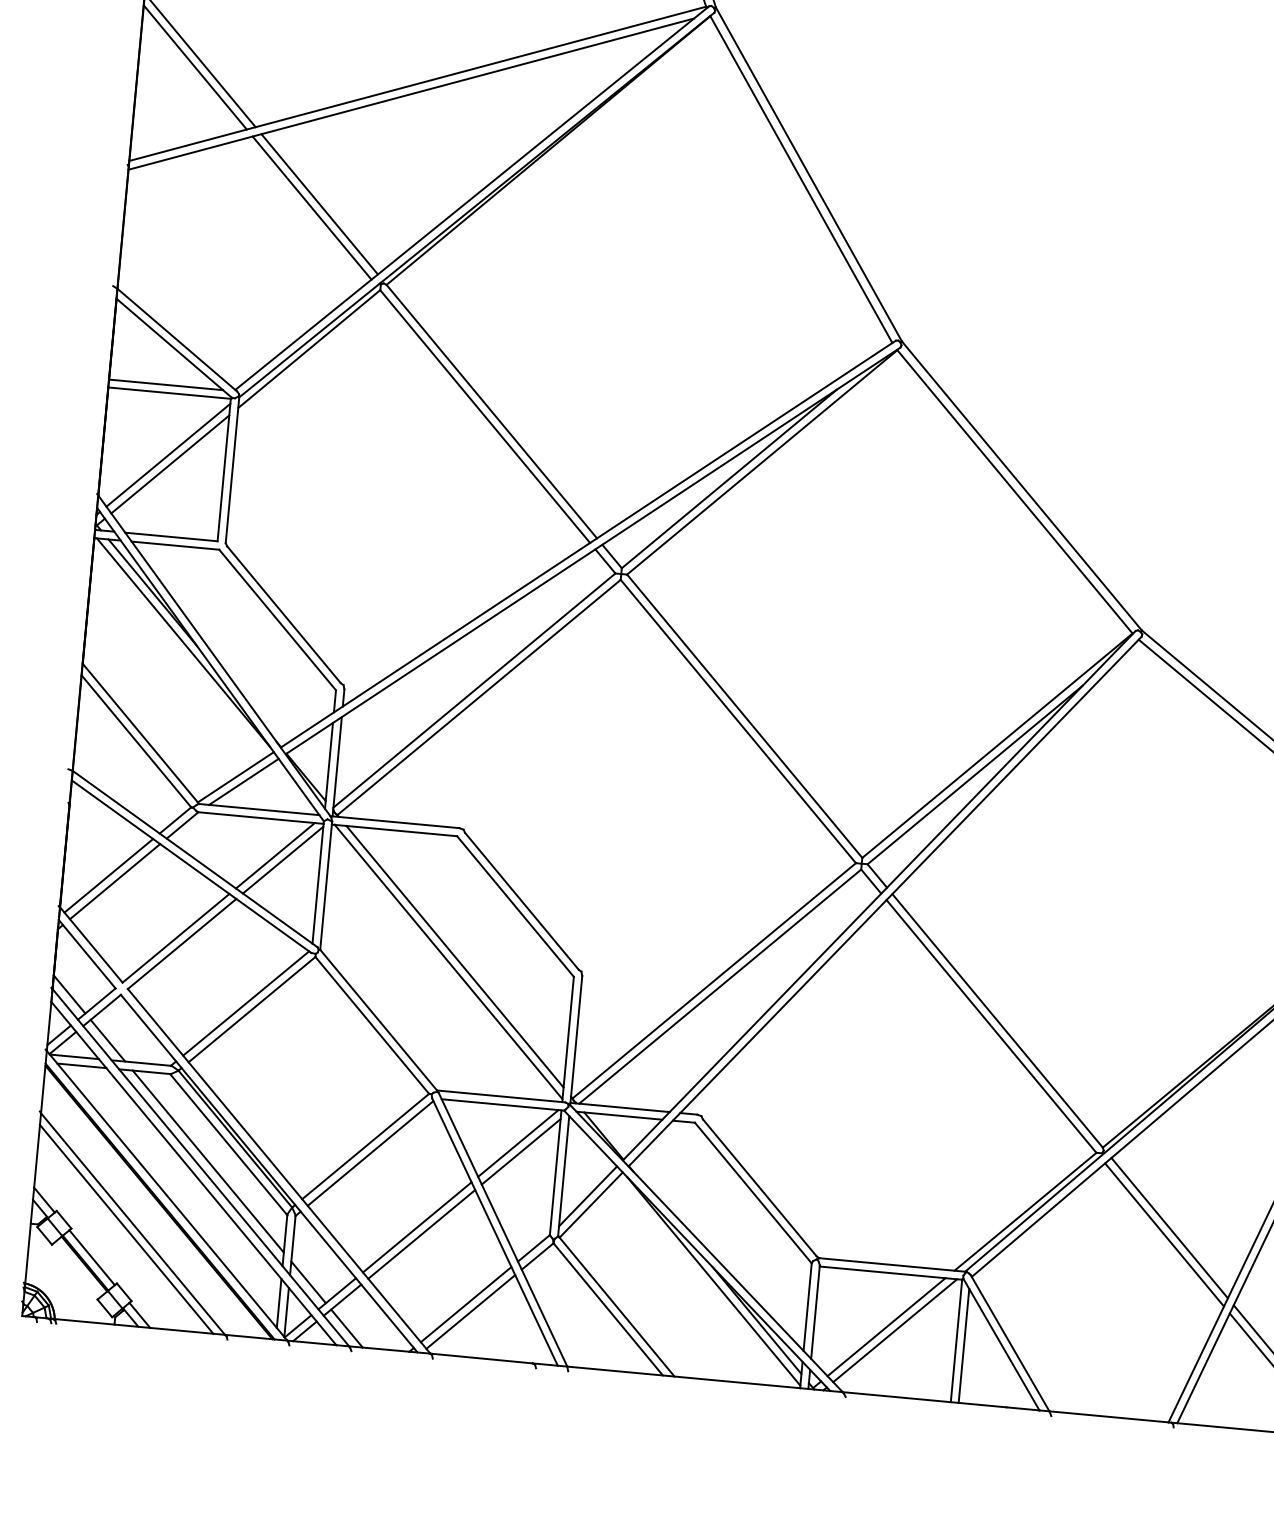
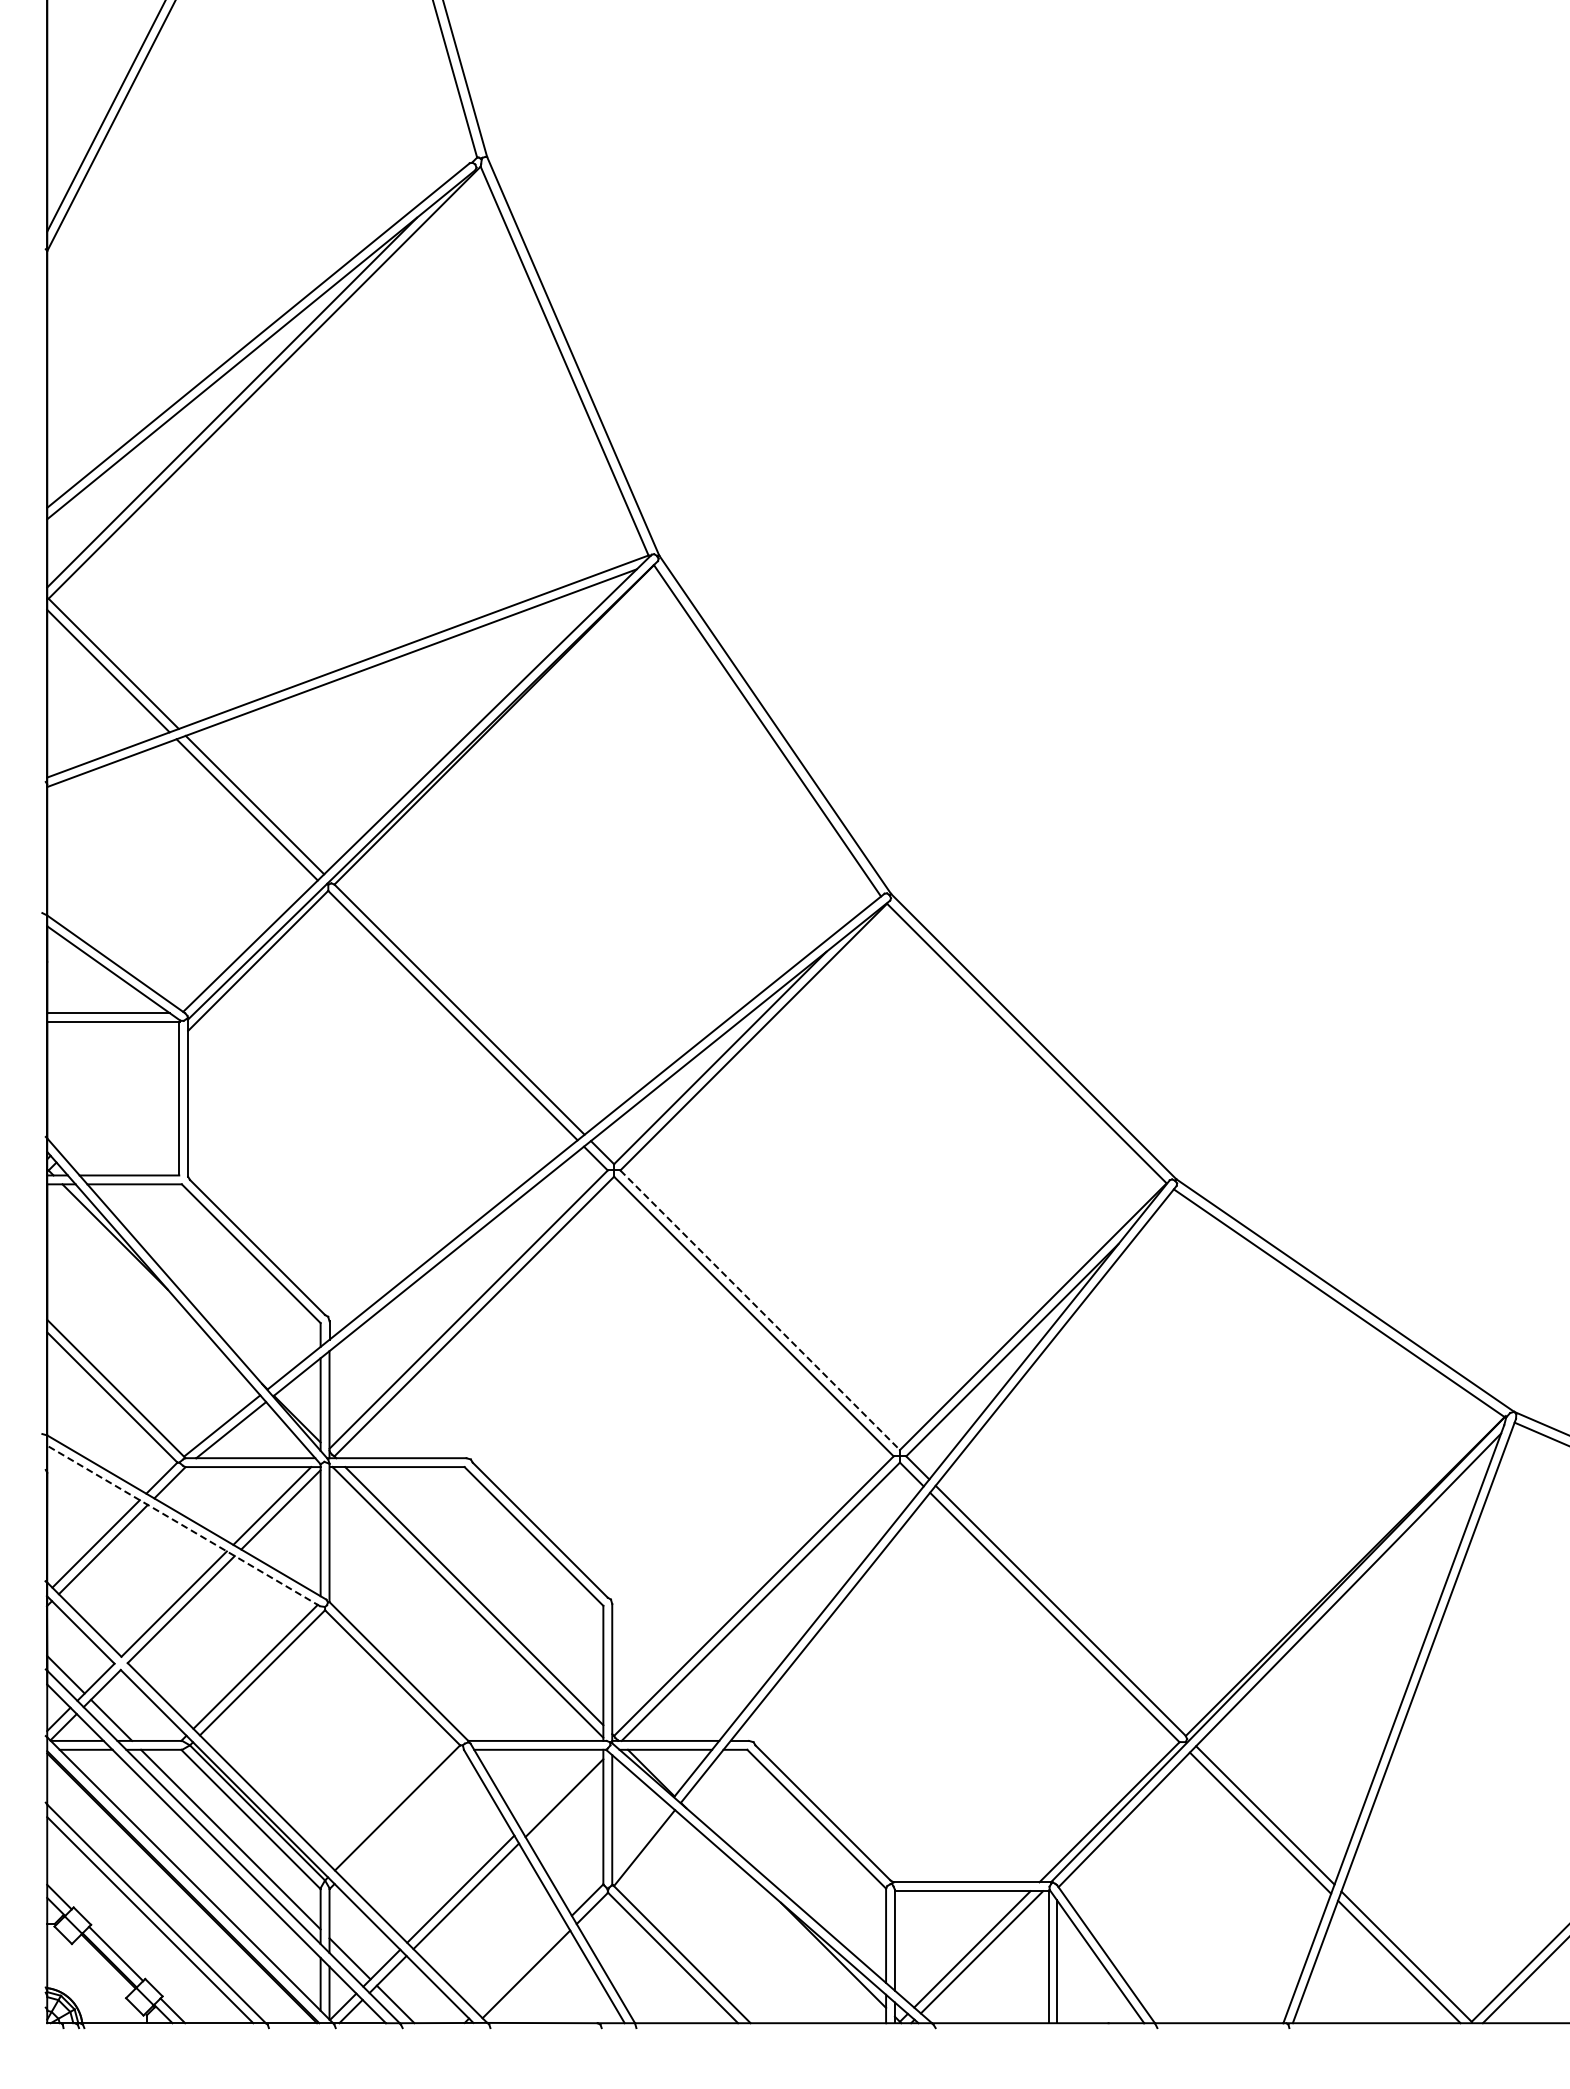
line: (167, 455) -> (117, 1088), removed
line: (169, 463) -> (120, 1097), removed
line: (183, 642) -> (152, 1287), removed
line: (744, 716) -> (760, 1310), solid -> dashed
line: (191, 866) -> (183, 1525), solid -> dashed
line: (518, 1143) -> (560, 1789), removed
line: (370, 1153) -> (403, 1814), removed
line: (588, 1196) -> (640, 1839), removed
line: (714, 1281) -> (783, 1917), removed
line: (465, 1304) -> (520, 1966), removed

